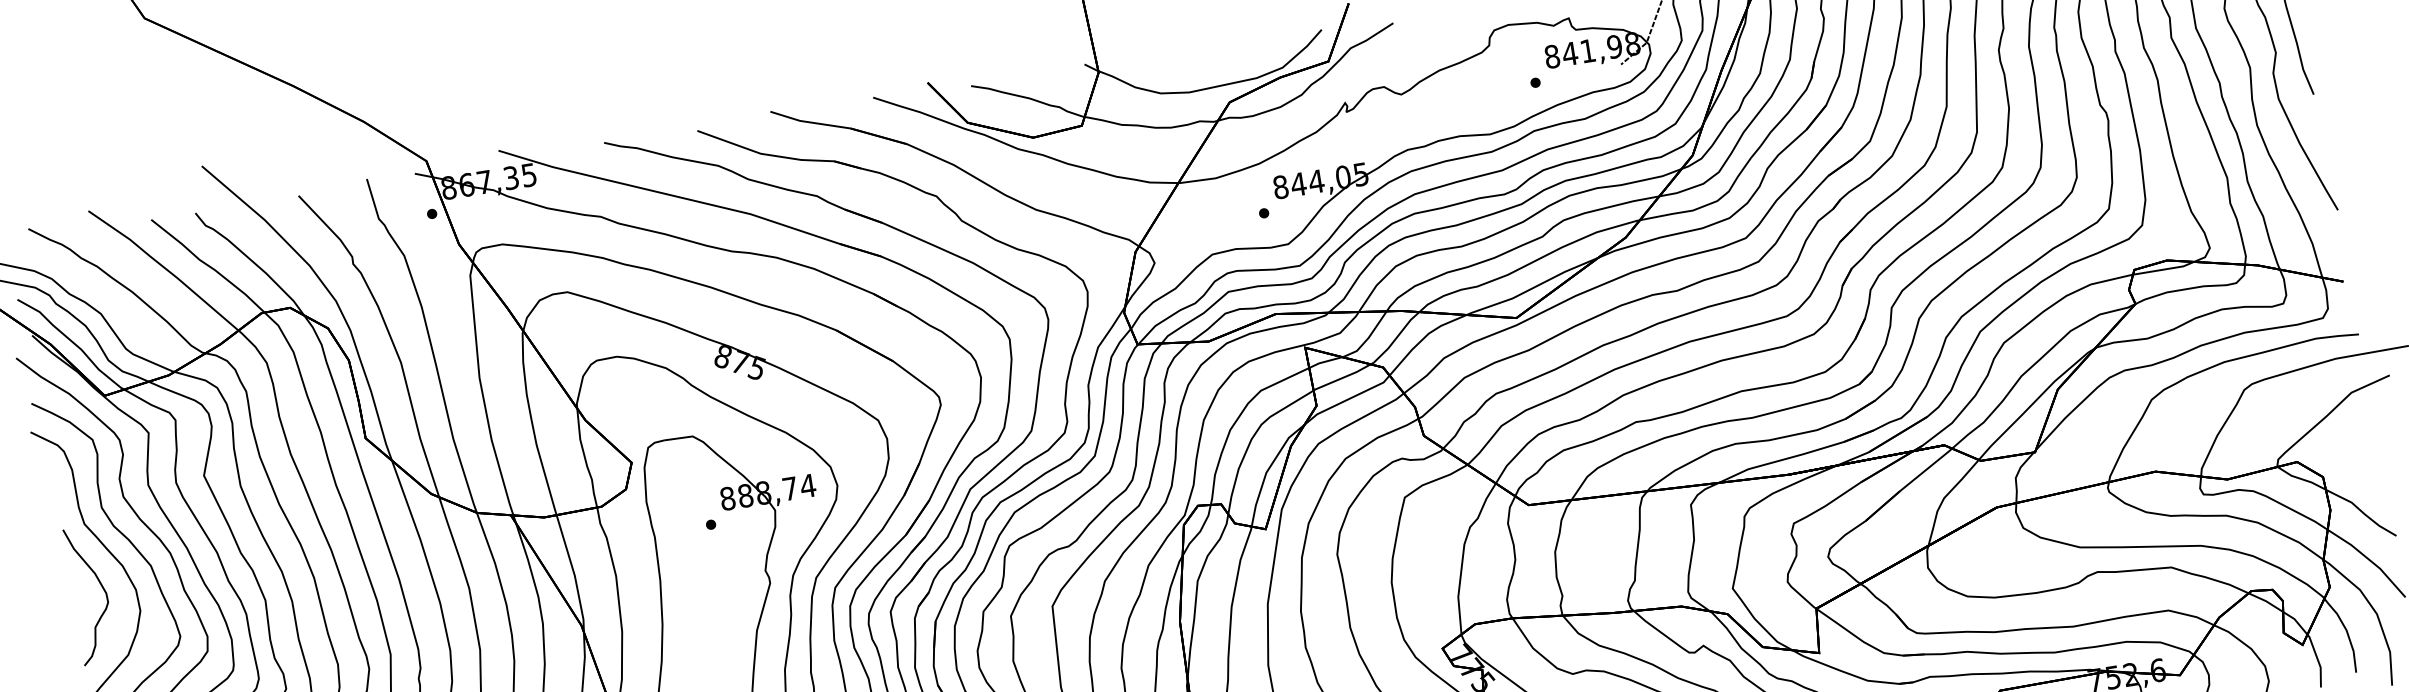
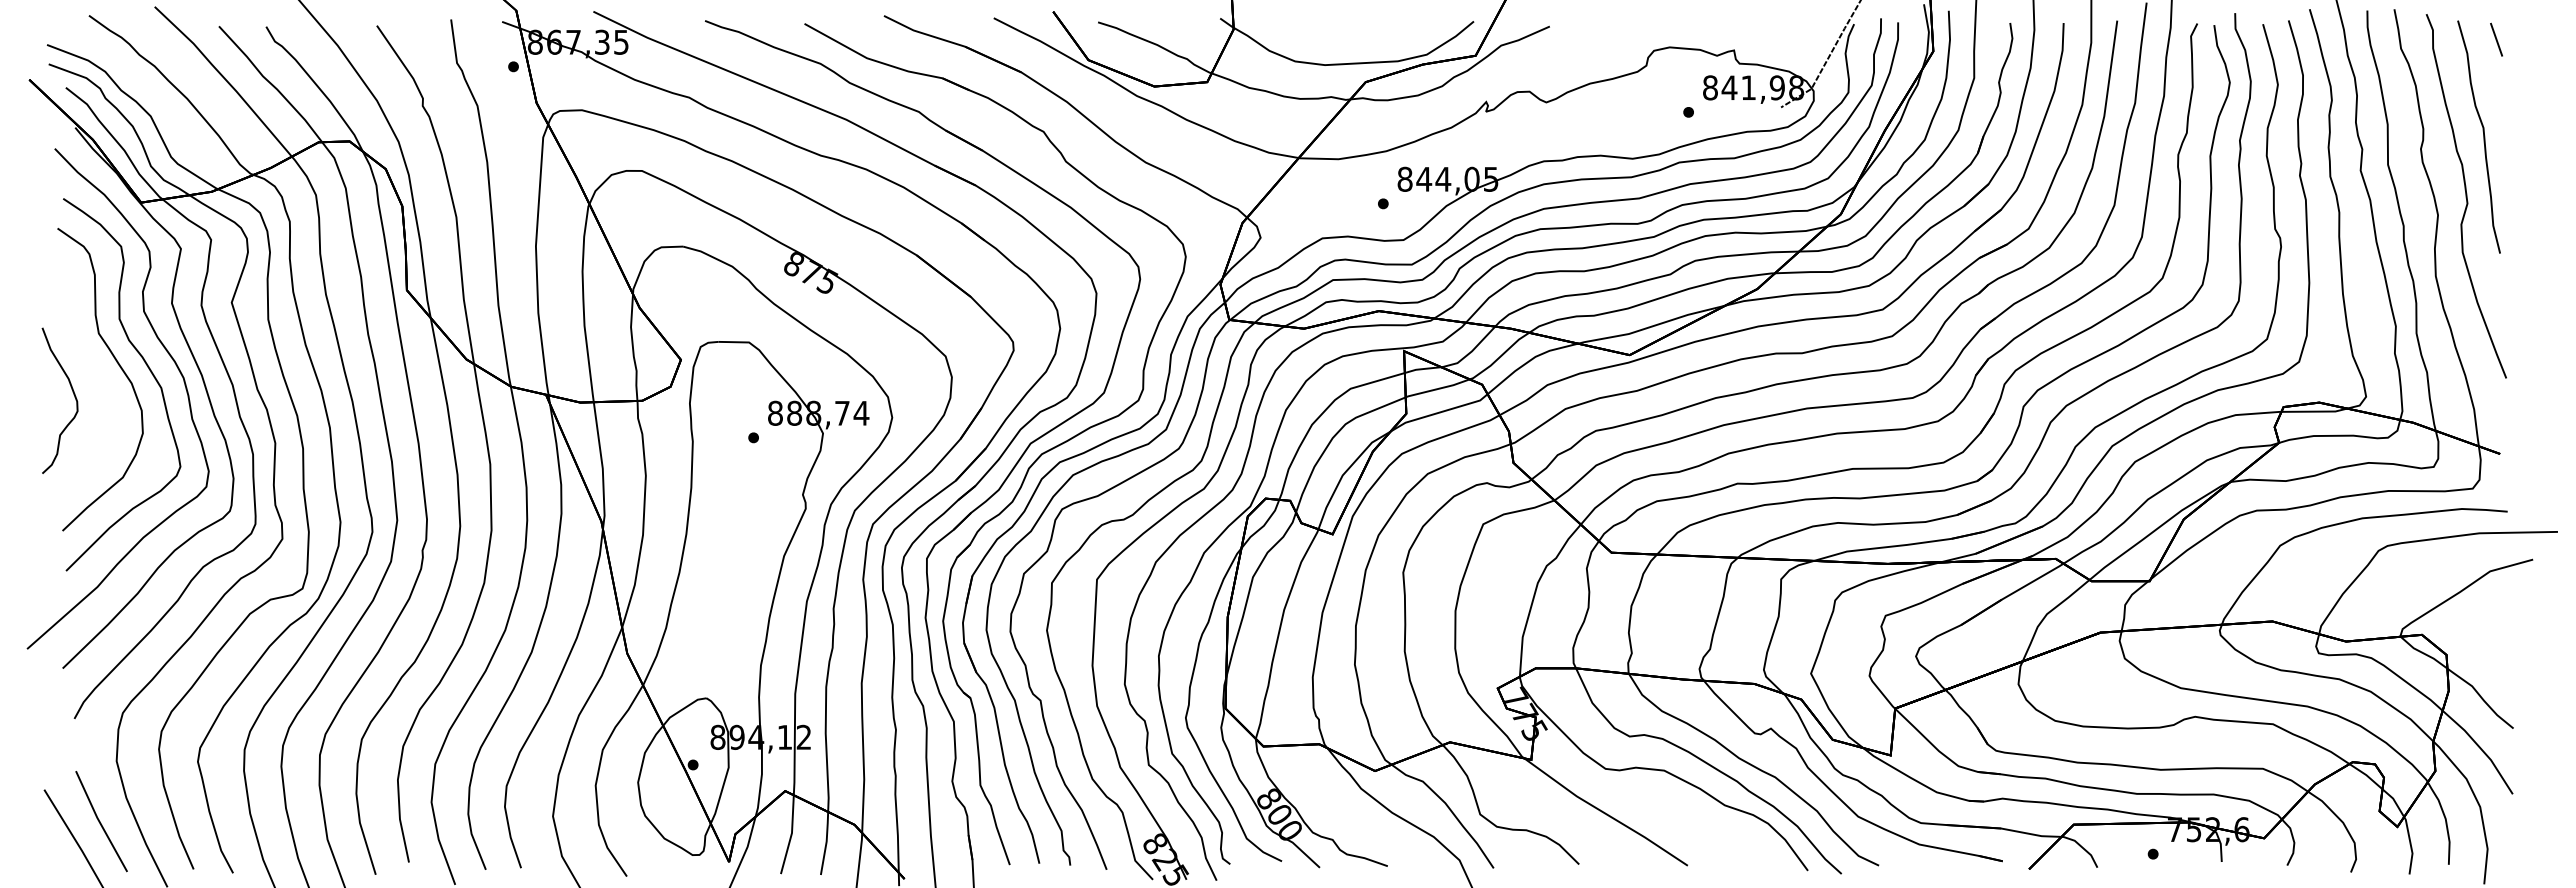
curve: (101, 587) -> (73, 394), moved

